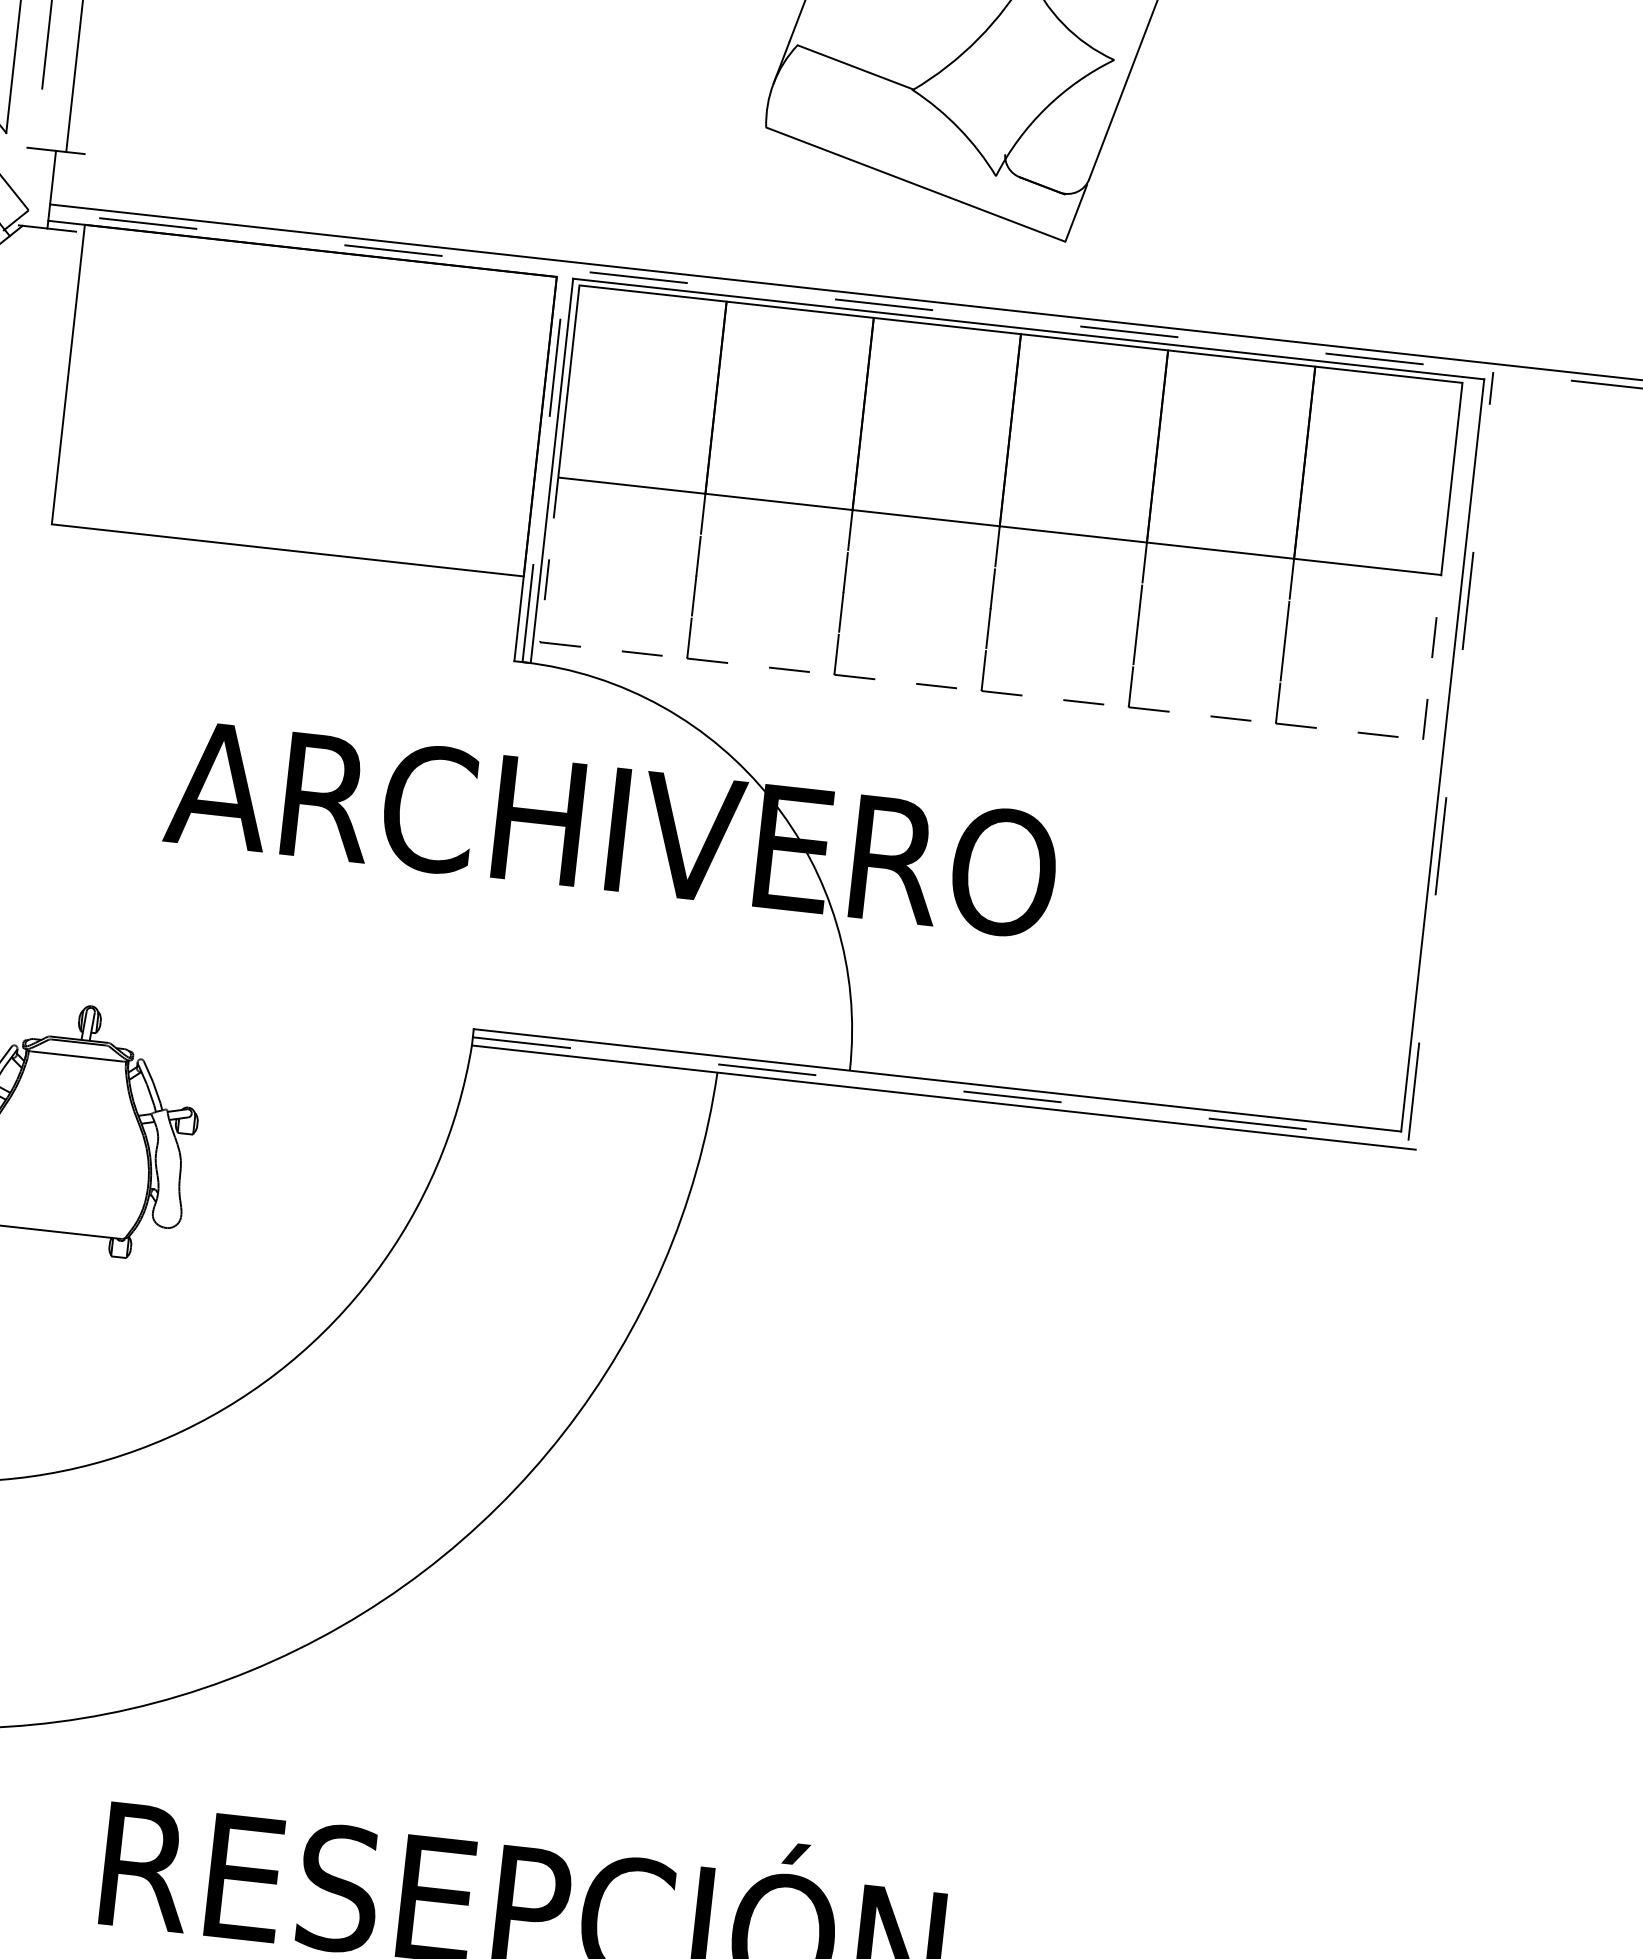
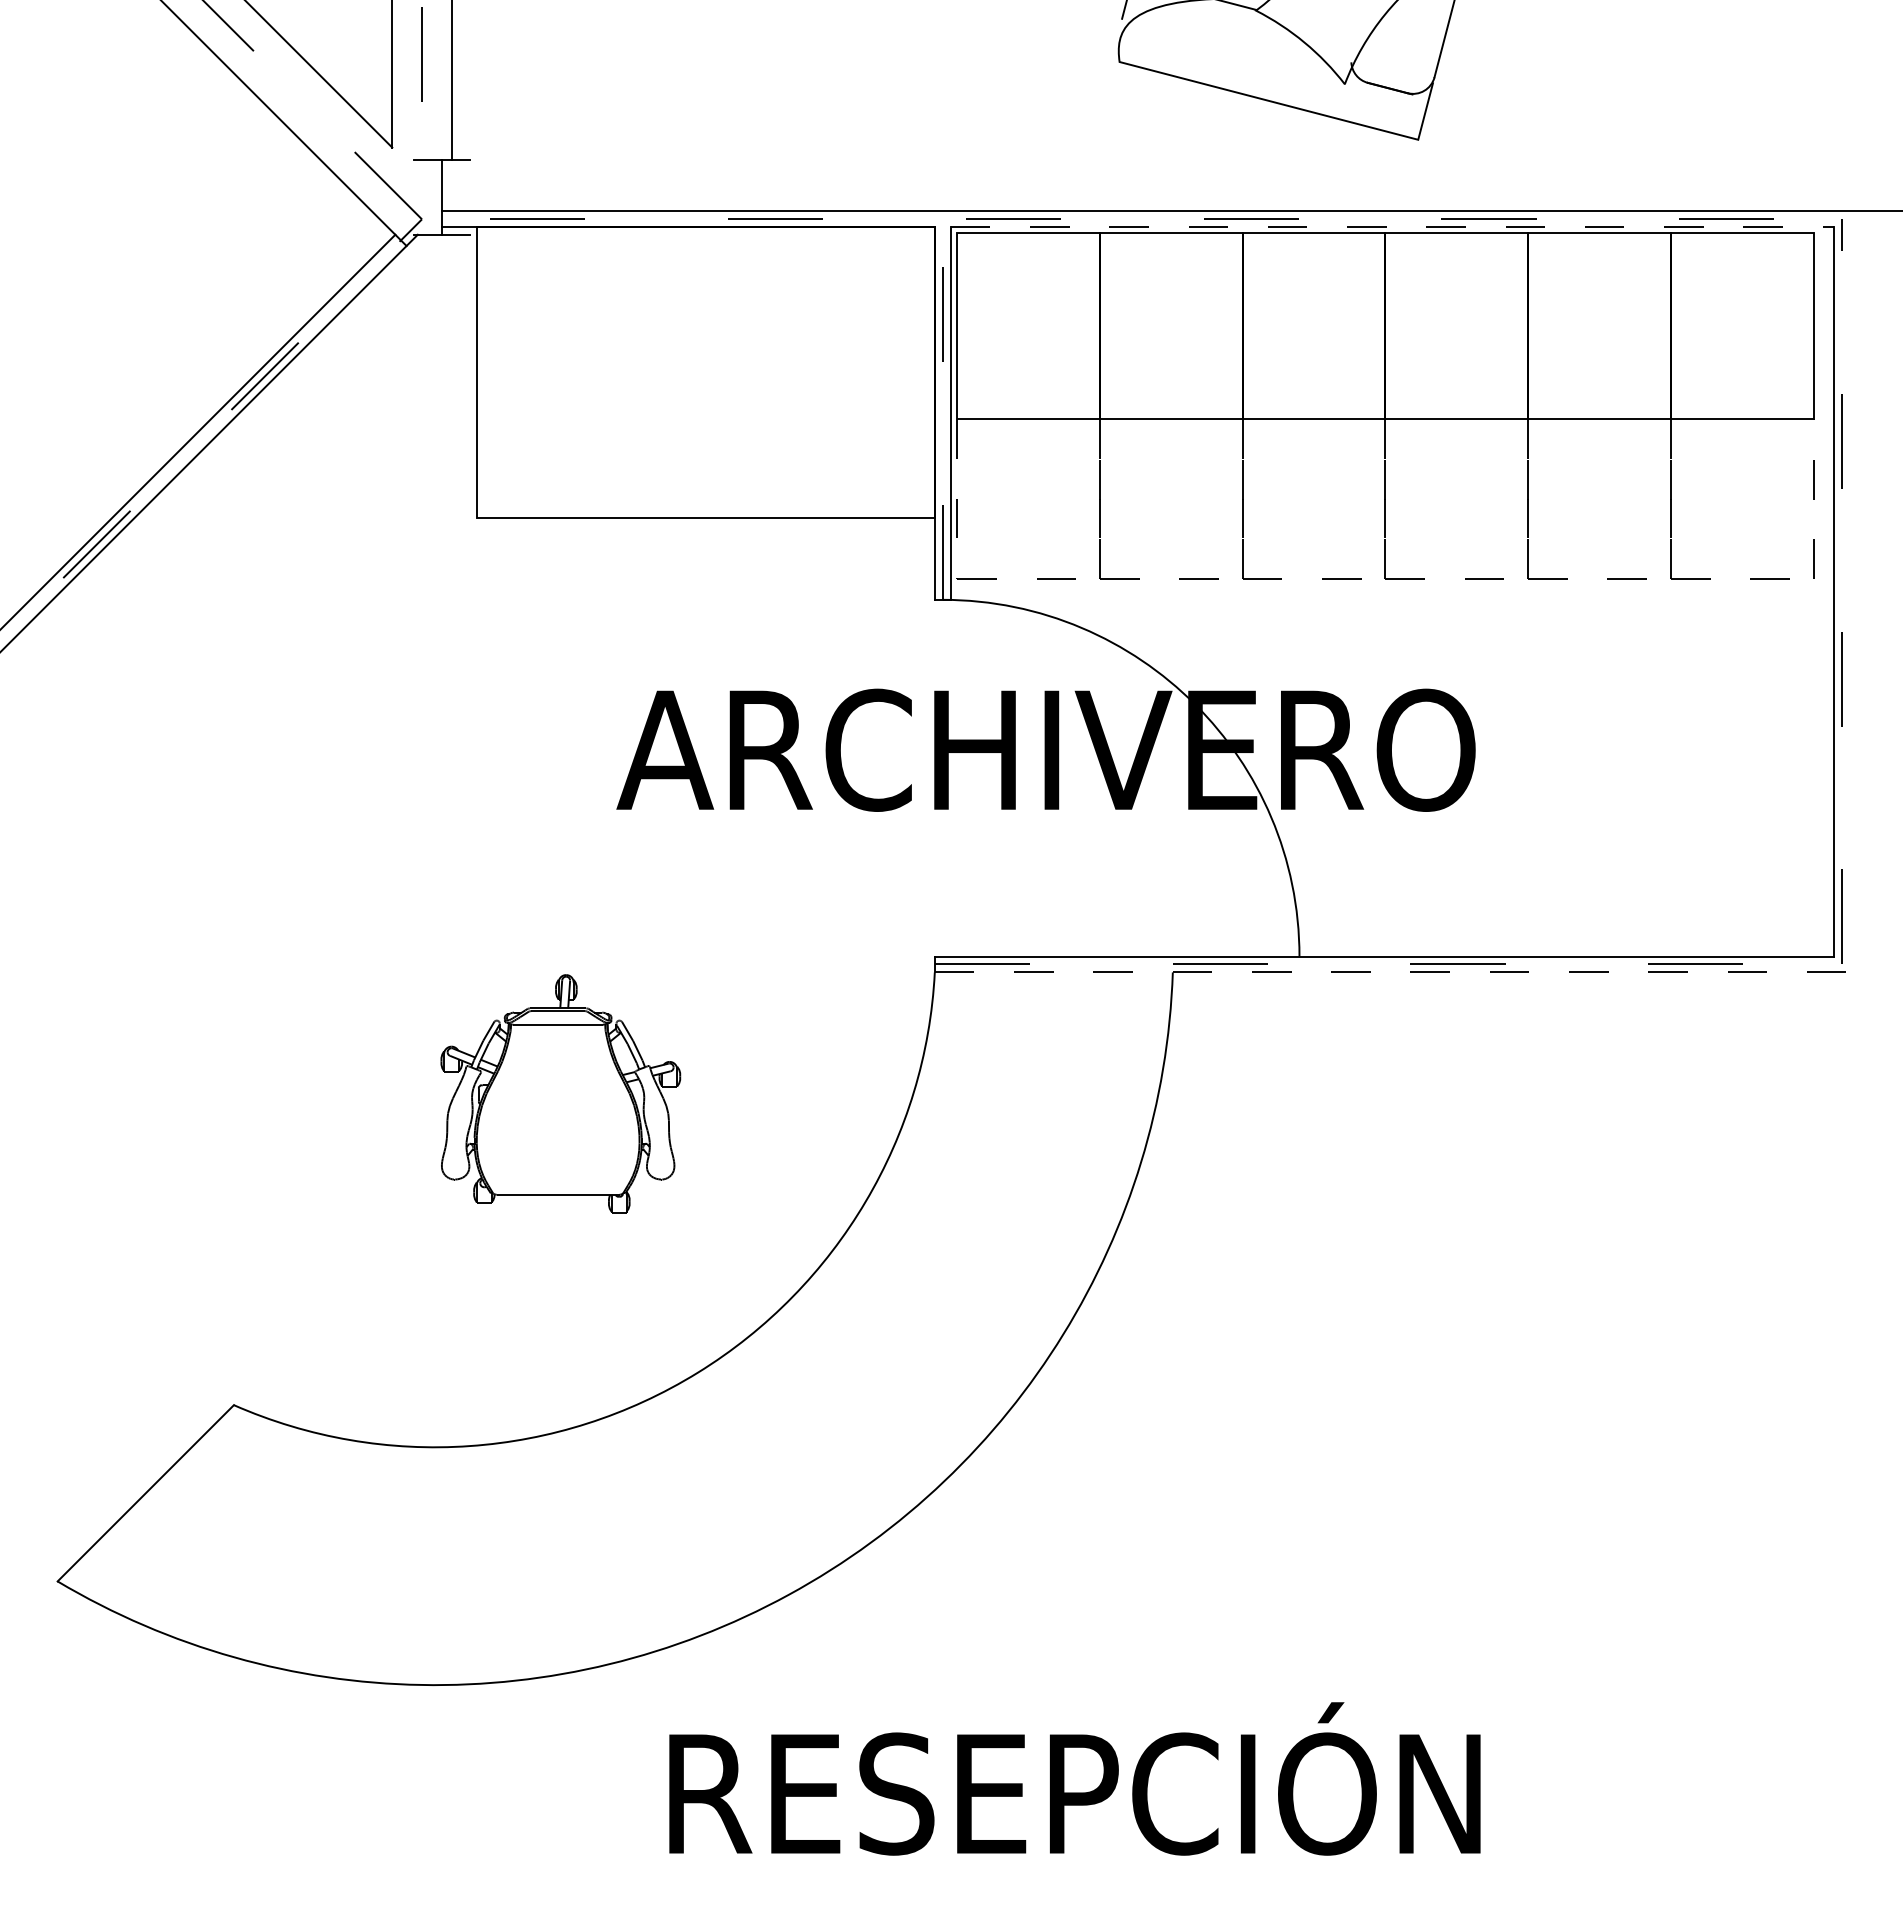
line: (1028, 329) -> (1392, 227), solid -> dashed
line: (944, 1097) -> (1392, 972), solid -> dashed

